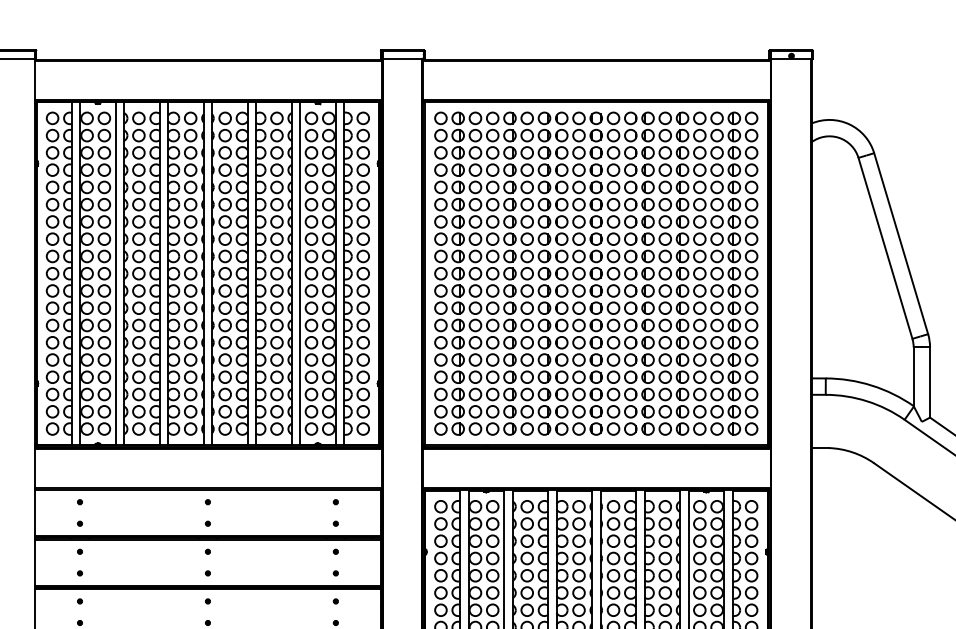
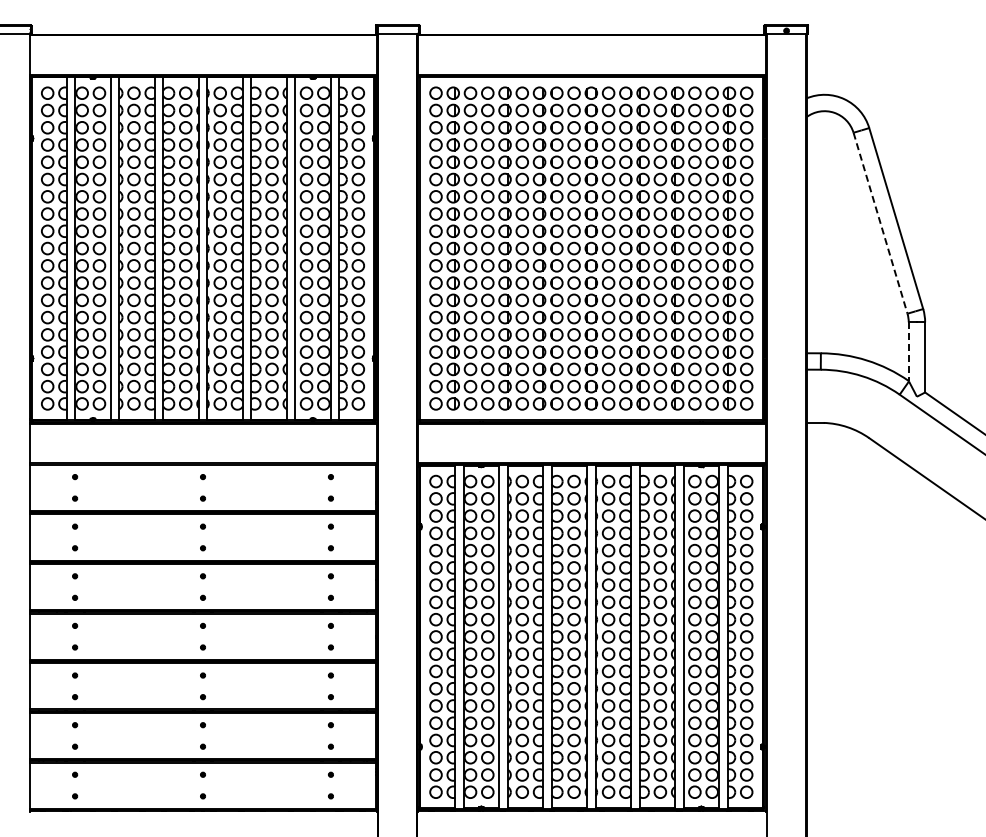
line: (885, 248) -> (880, 223), solid -> dashed
line: (913, 377) -> (908, 352), solid -> dashed

